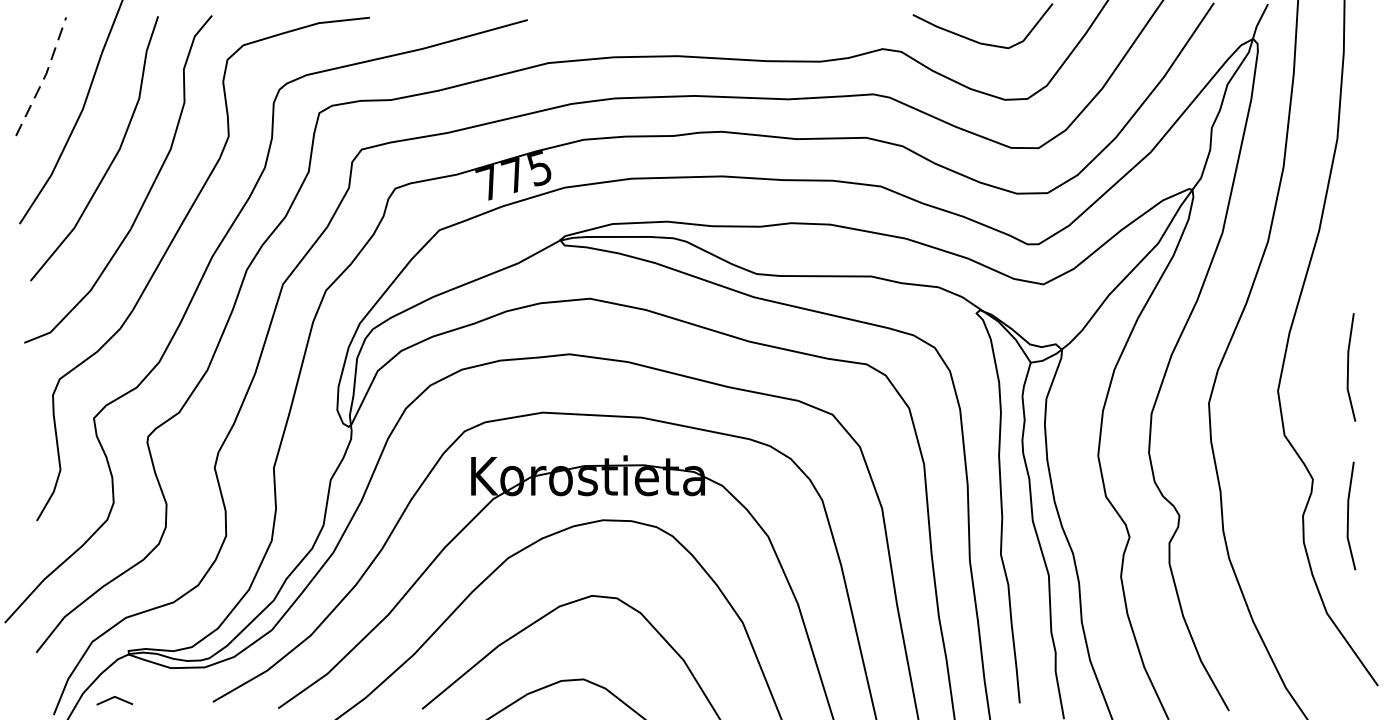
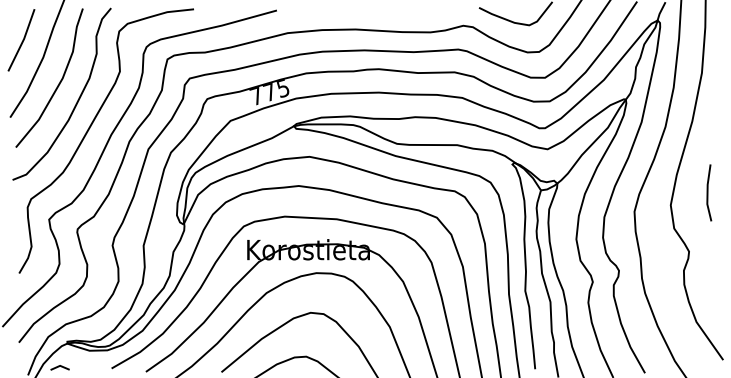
line: (45, 77) -> (23, 40), dashed -> solid
line: (1349, 515) -> (708, 270), removed

